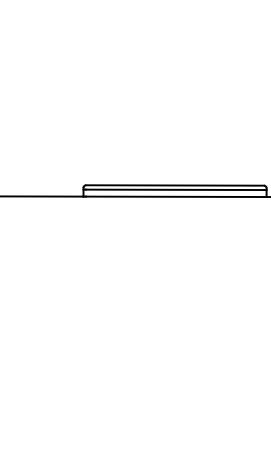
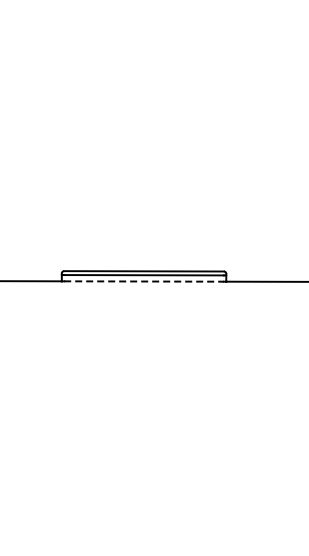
line: (175, 196) -> (144, 281), solid -> dashed

